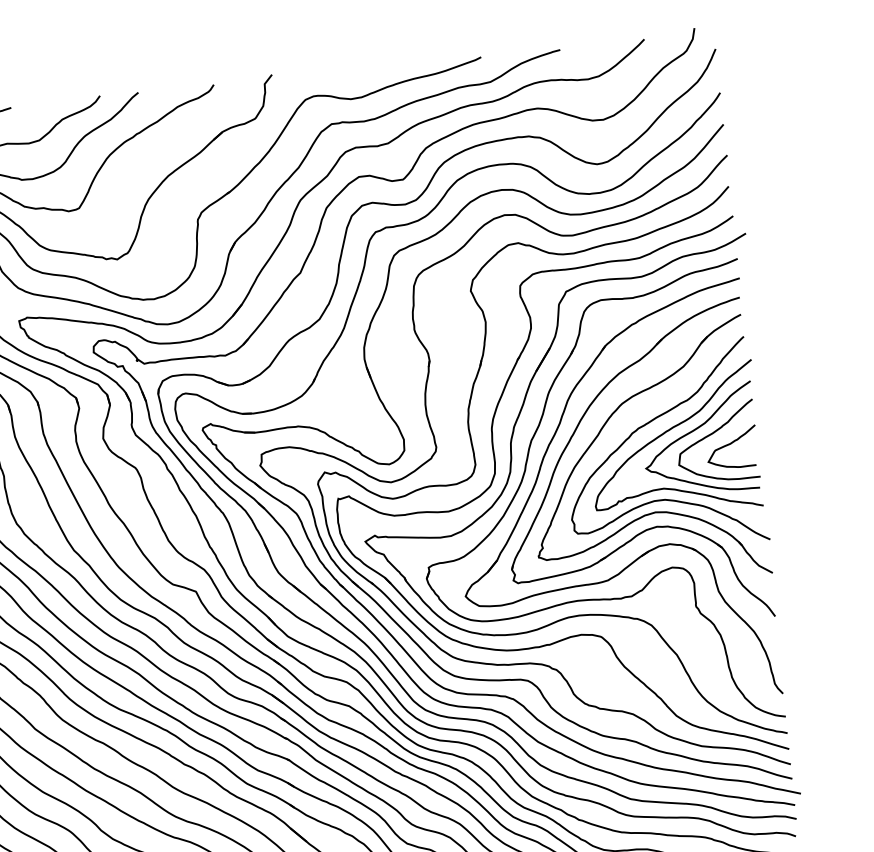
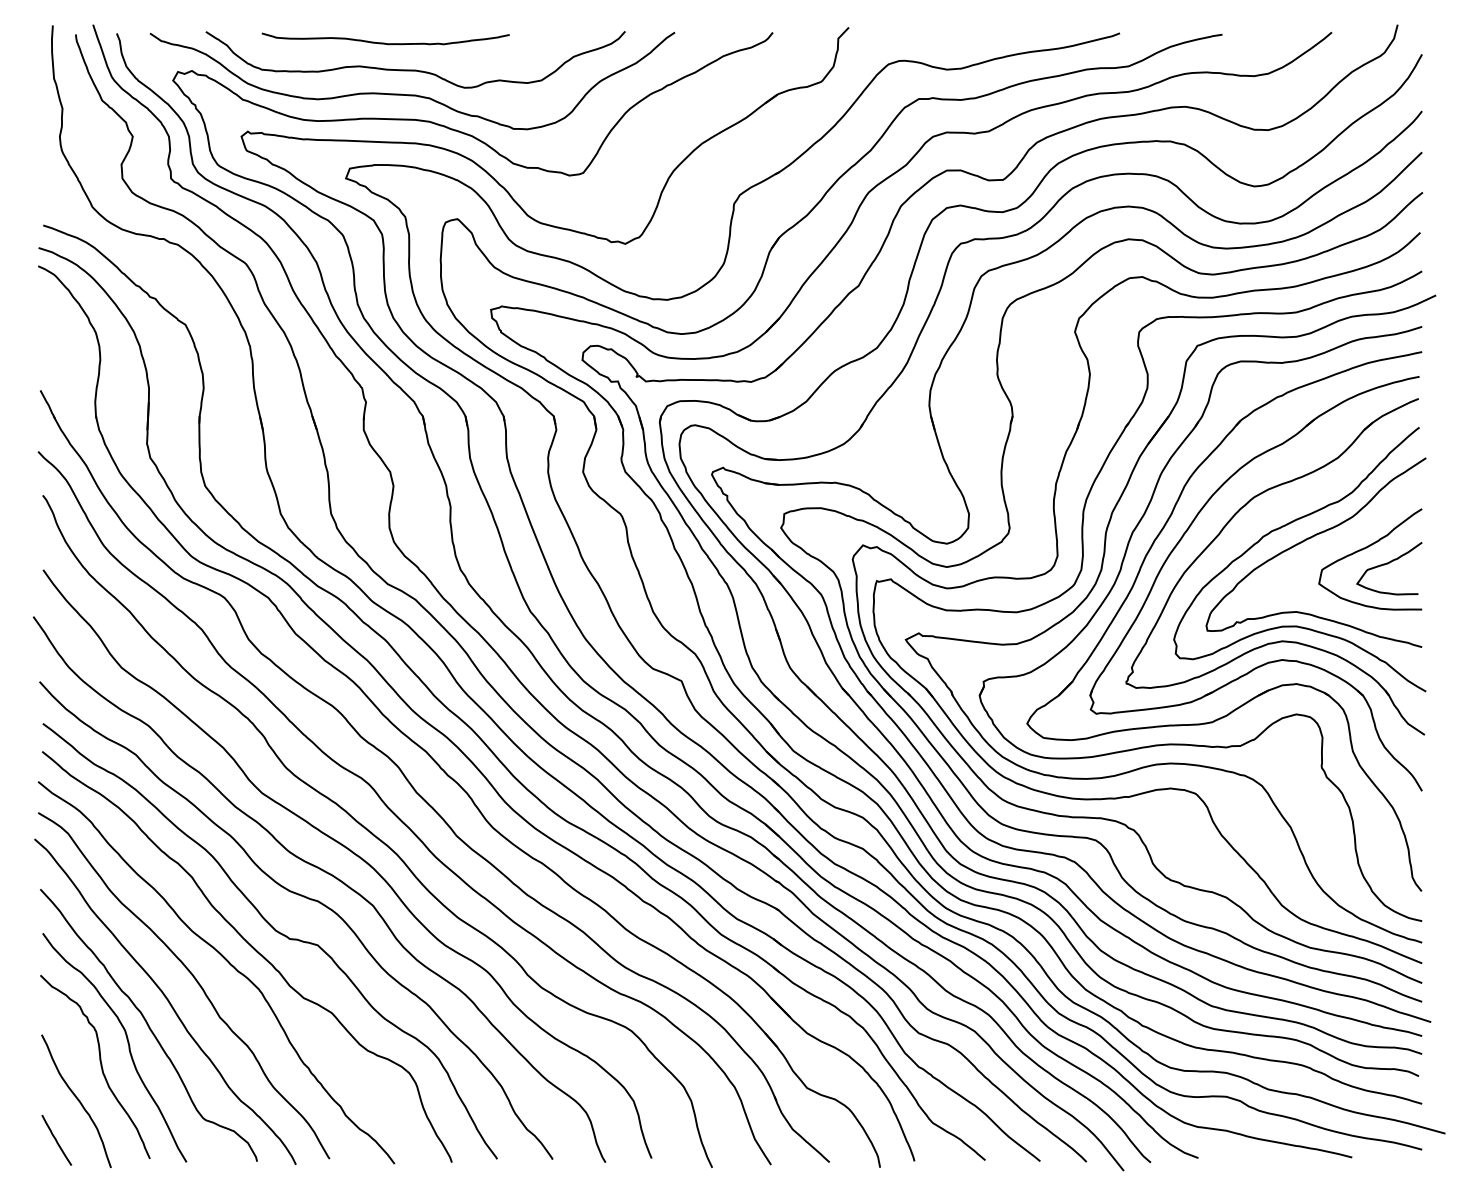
curve: (693, 431) -> (1342, 542), removed

